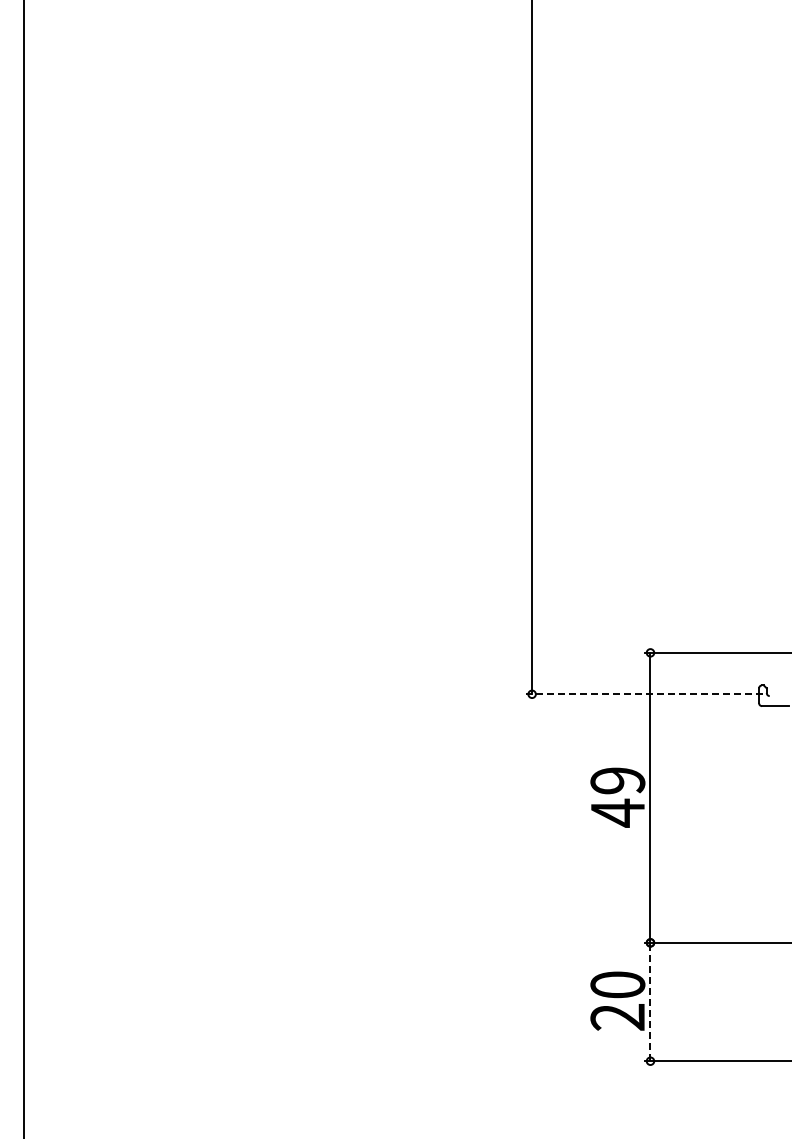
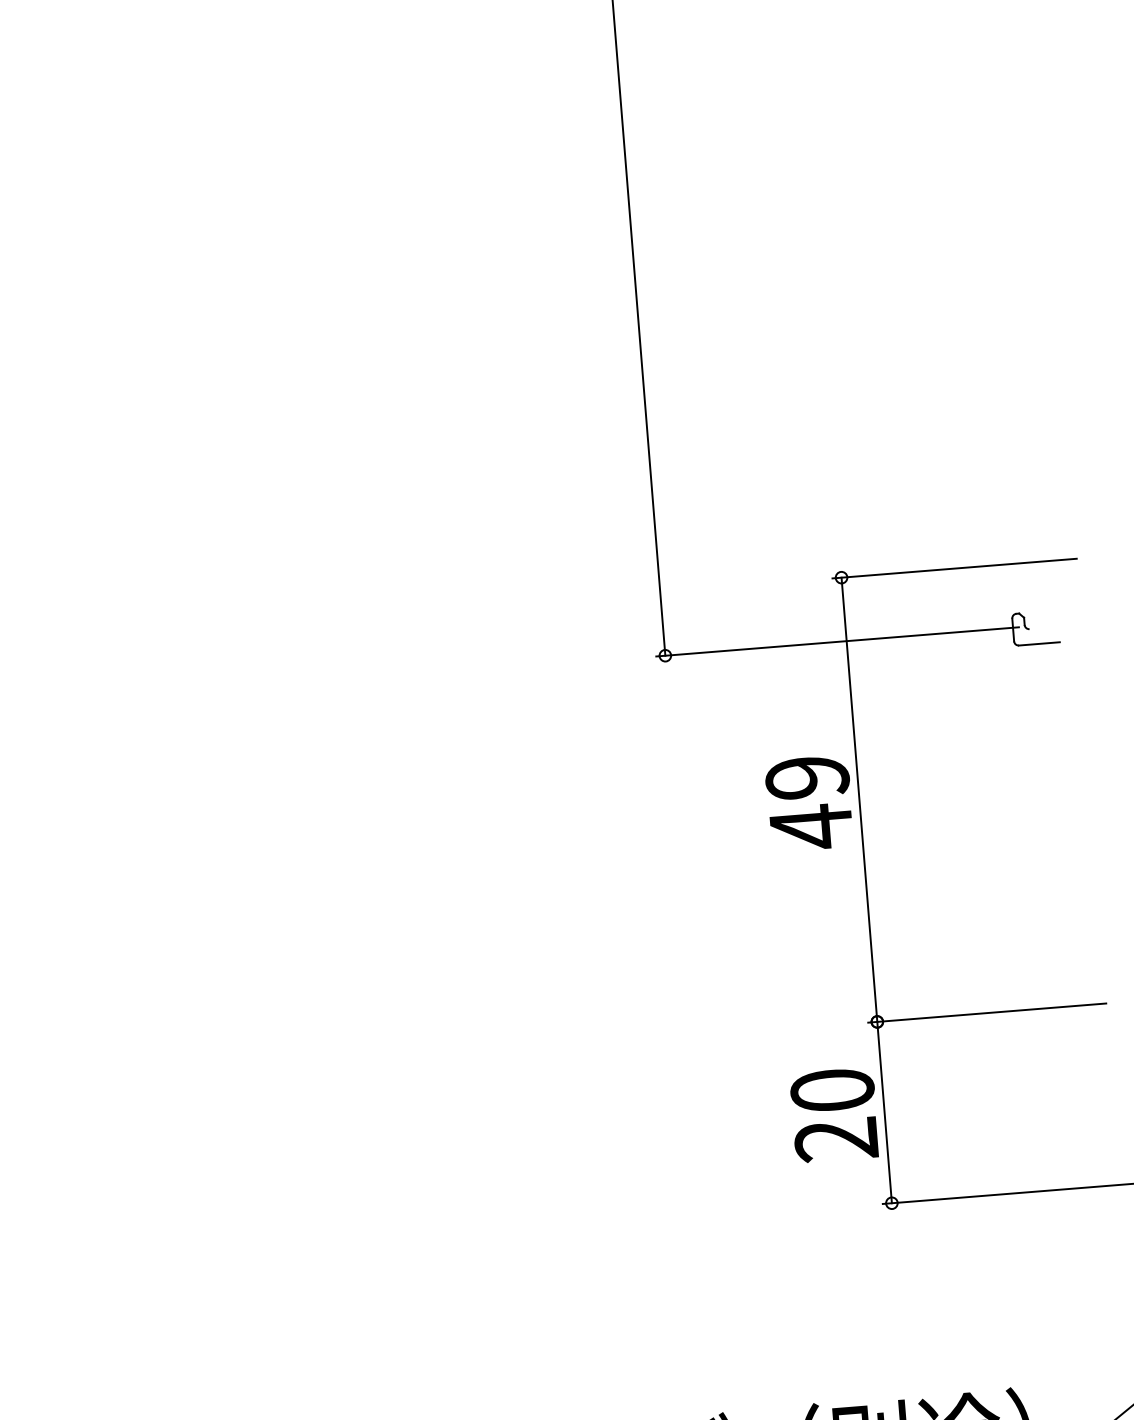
line: (644, 694) -> (837, 642), dashed -> solid
line: (650, 1001) -> (884, 1111), dashed -> solid

